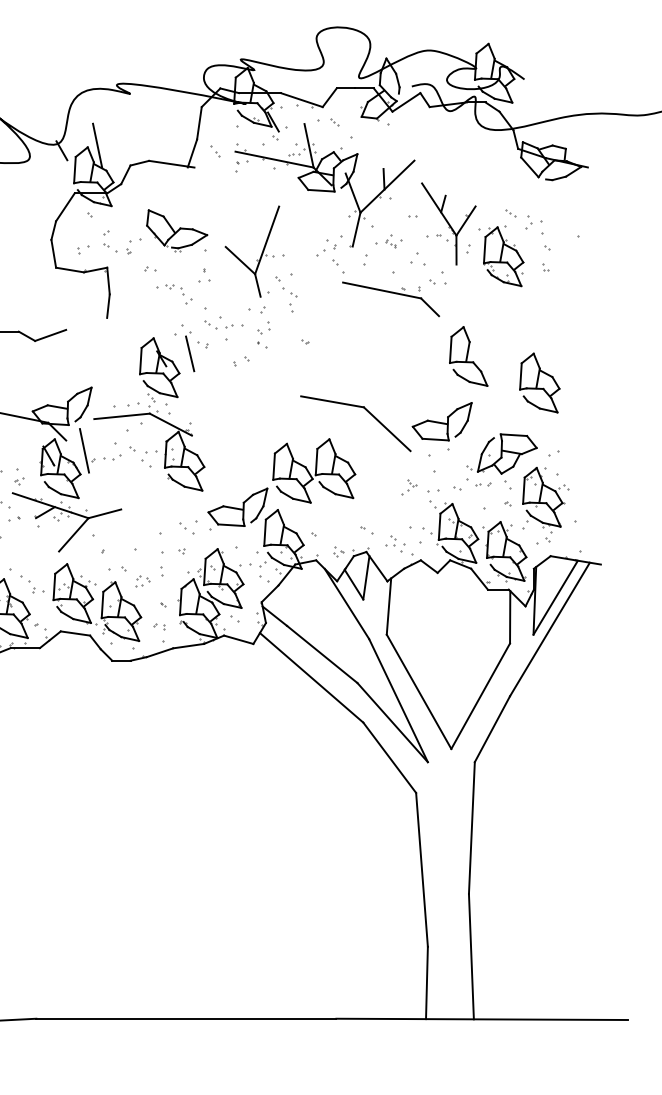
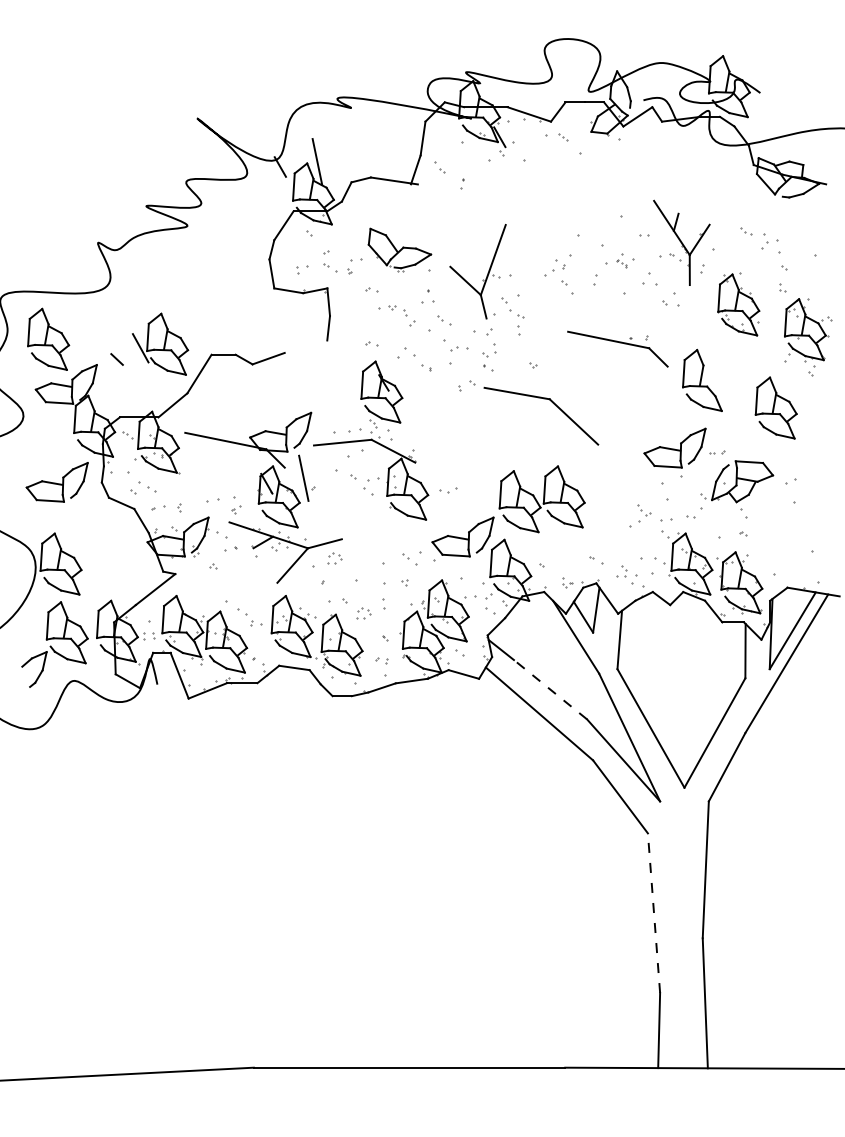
part: (325, 184) -> (553, 202), removed
part: (503, 256) -> (738, 304), moved
part: (390, 298) -> (617, 348), moved
part: (149, 320) -> (371, 343), added
part: (211, 324) -> (444, 320), moved
line: (190, 353) -> (413, 377), removed
part: (357, 407) -> (543, 399), moved
part: (113, 457) -> (448, 490), moved
part: (483, 483) -> (717, 452), moved
part: (409, 486) -> (641, 515), size x1.4
part: (545, 504) -> (808, 337), moved
part: (114, 528) -> (334, 558), added
line: (322, 654) -> (550, 689), solid -> dashed
line: (421, 869) -> (653, 912), solid -> dashed

